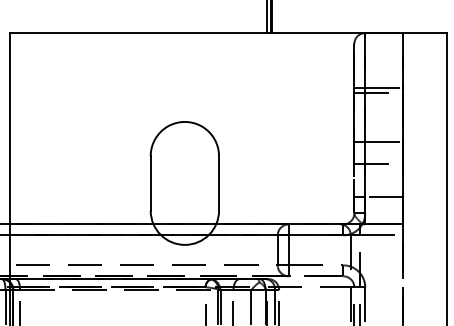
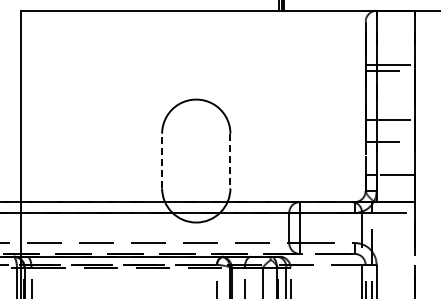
line: (150, 182) -> (161, 160), solid -> dashed
line: (219, 183) -> (230, 161), solid -> dashed

